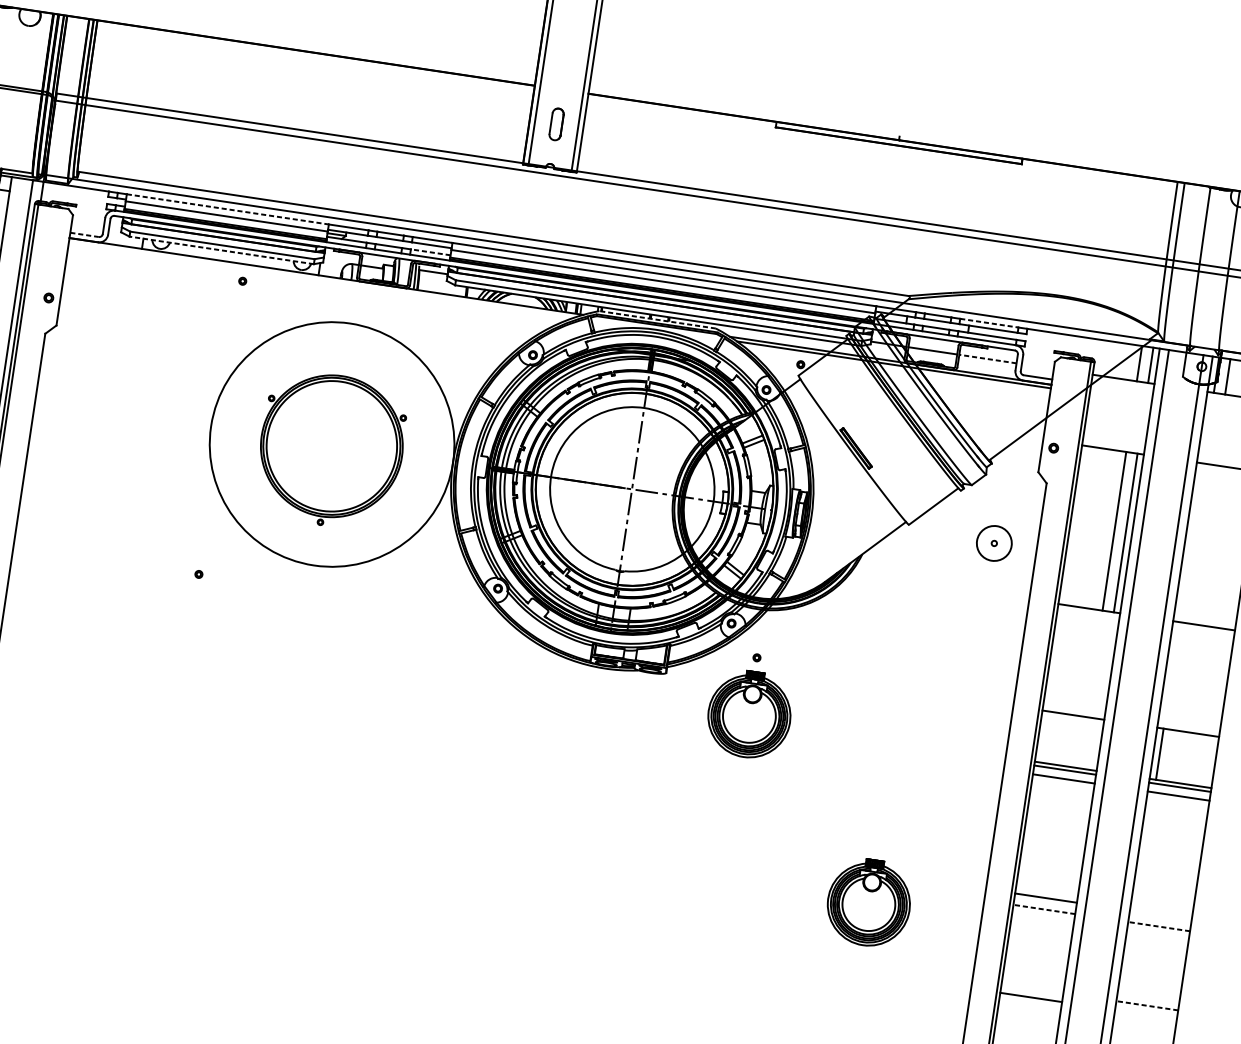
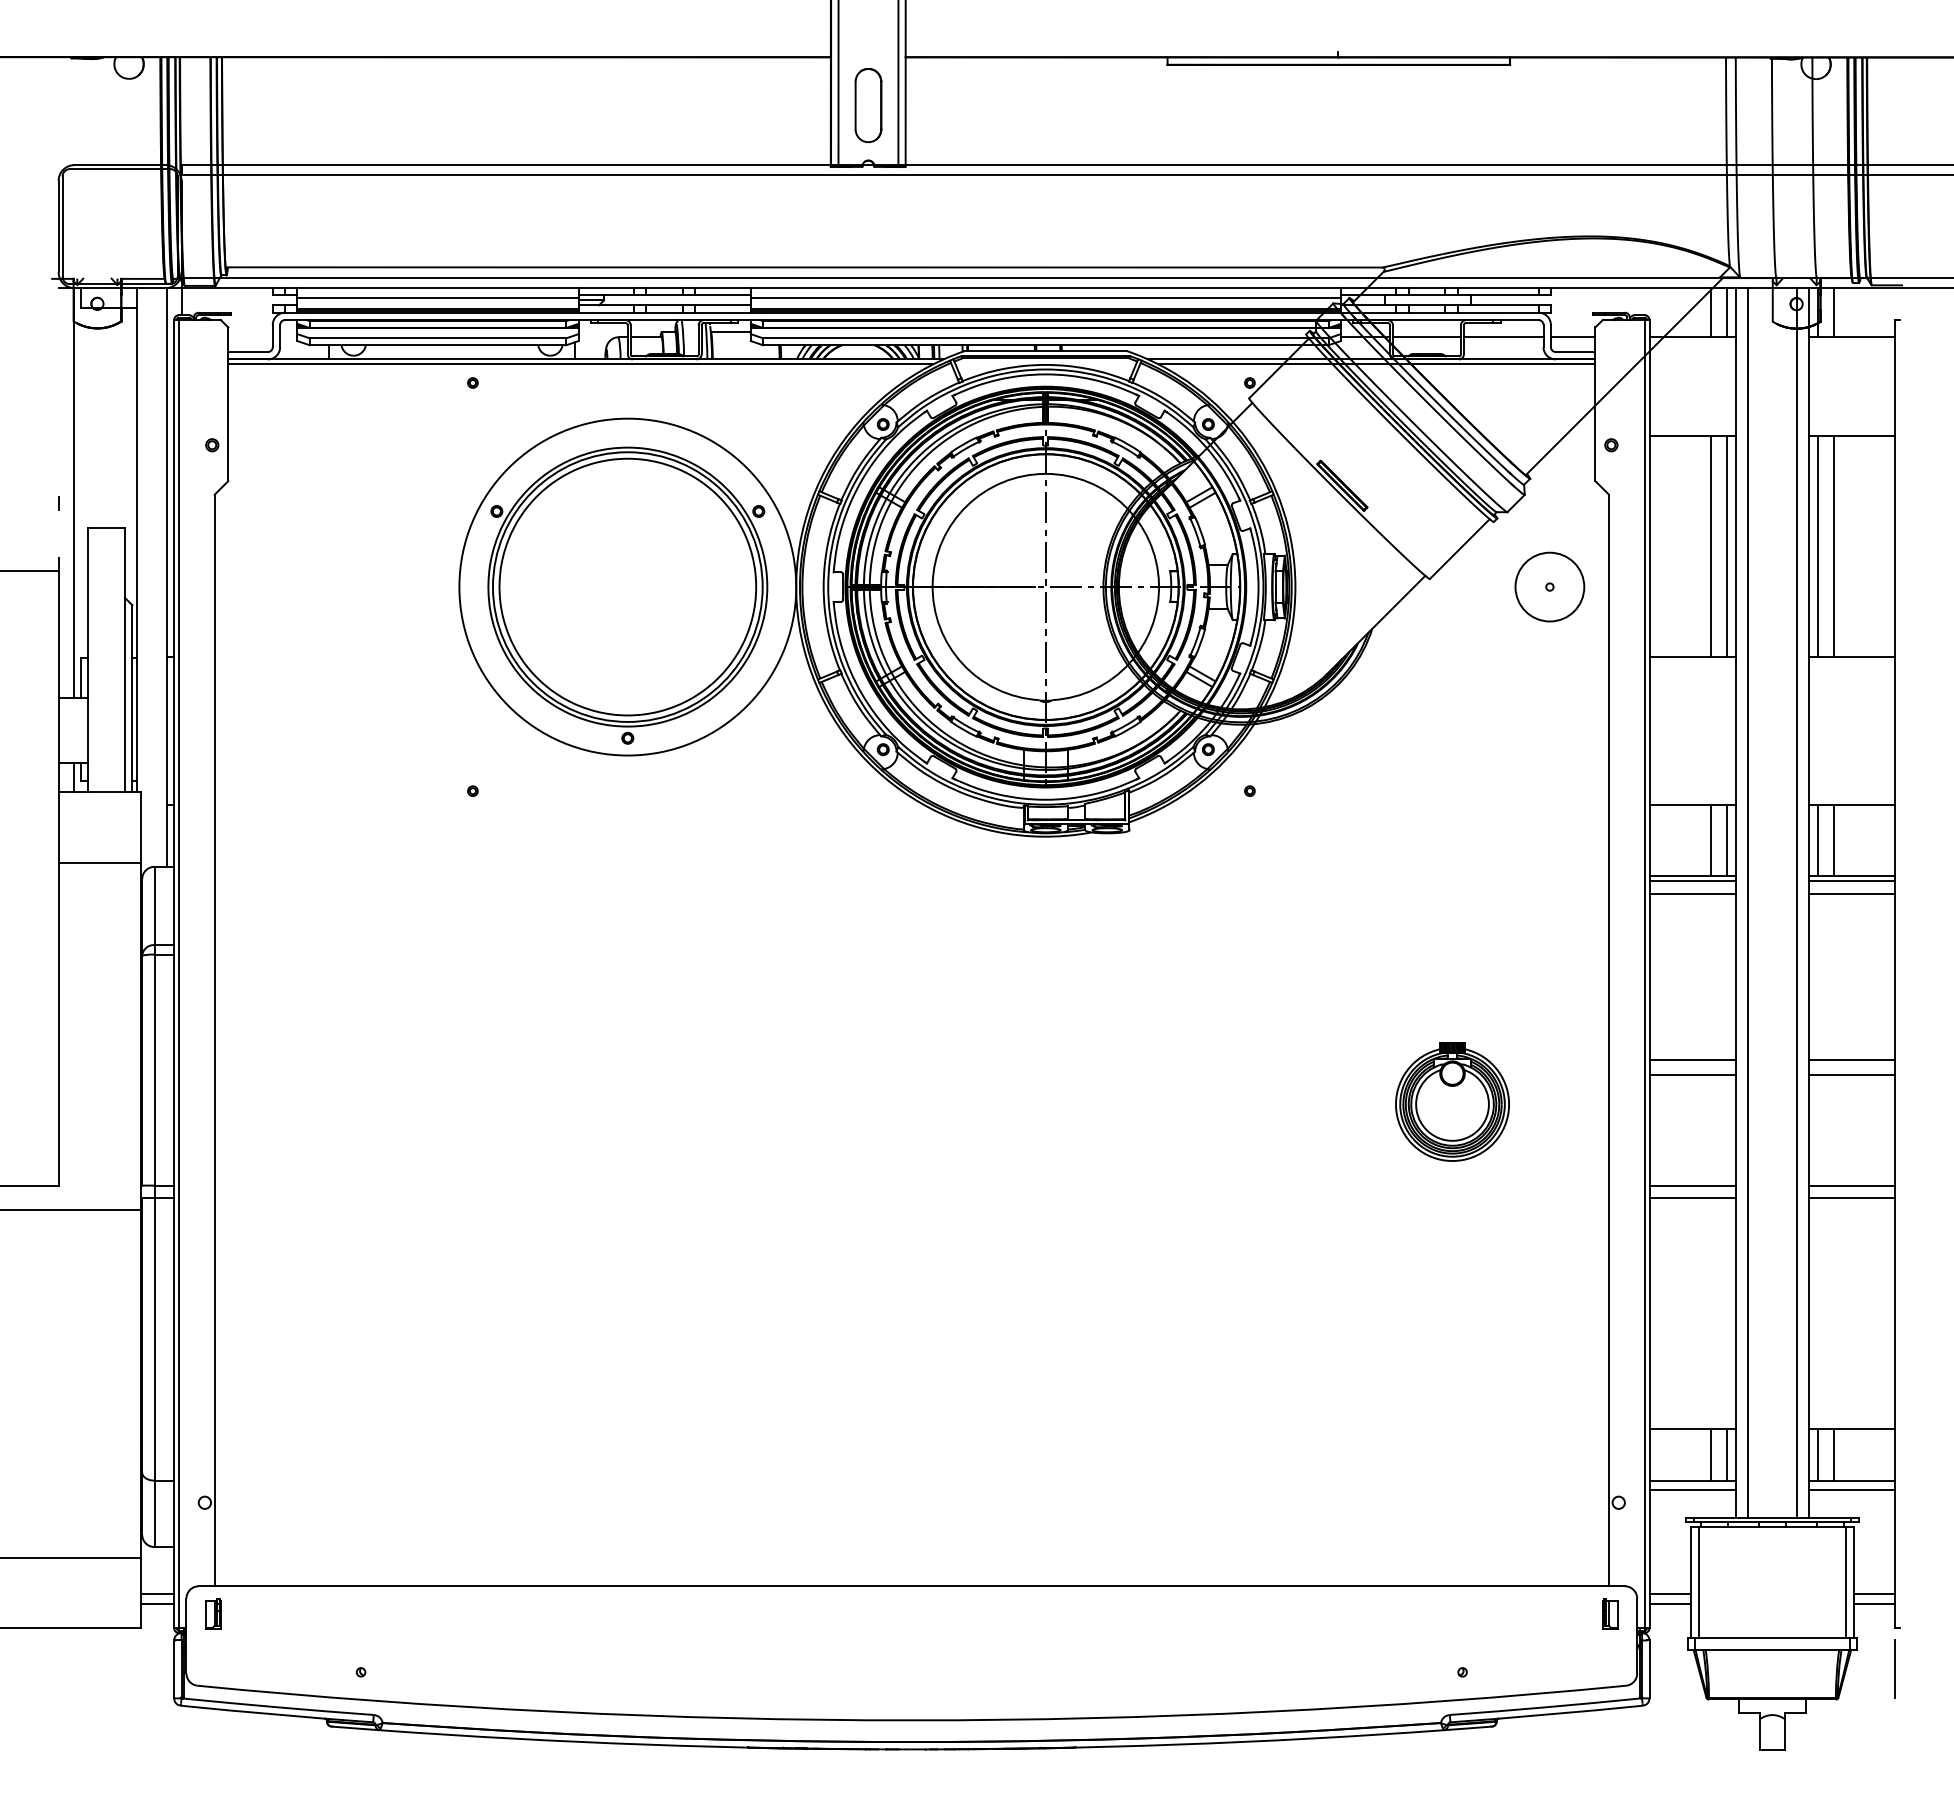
part: (556, 124) -> (868, 105), size x1.67
line: (228, 209) -> (438, 288), dashed -> solid
line: (84, 235) -> (248, 352), dashed -> solid
line: (221, 250) -> (437, 345), dashed -> solid
line: (431, 252) -> (723, 305), dashed -> solid
line: (321, 279) -> (580, 364), added
line: (657, 320) -> (1045, 351), dashed -> solid
line: (989, 323) -> (1498, 288), dashed -> solid
line: (987, 359) -> (1503, 337), dashed -> solid
line: (1037, 366) -> (1572, 337), added
part: (330, 450) -> (627, 595), size x1.43
circle: (994, 542) -> (1549, 586), size x1.43
line: (1191, 542) -> (1818, 545), added
line: (1202, 544) -> (1833, 545), added
part: (749, 714) -> (1251, 869), removed
line: (1082, 742) -> (1710, 840), added
line: (1093, 744) -> (1726, 840), added
line: (1170, 755) -> (1833, 840), added
line: (1044, 909) -> (1692, 1075), dashed -> solid
line: (1160, 915) -> (1852, 1059), added
line: (1158, 926) -> (1851, 1075), dashed -> solid
line: (1032, 988) -> (1692, 1185), added
line: (1146, 1005) -> (1851, 1185), dashed -> solid
line: (1146, 1014) -> (1852, 1197), added

